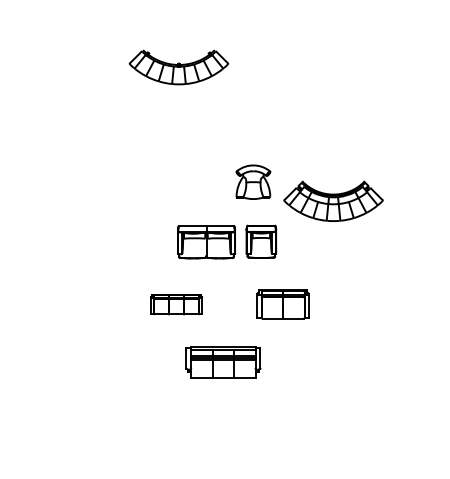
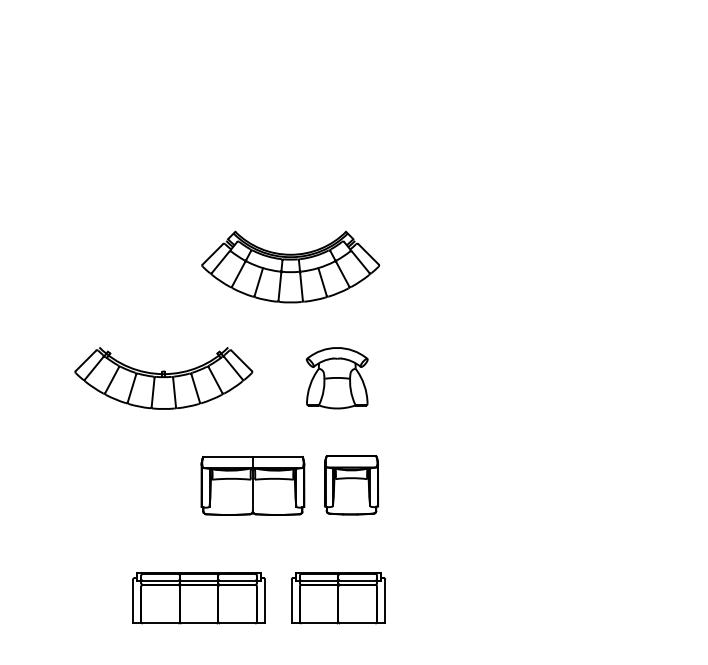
part: (178, 67) -> (163, 378), moved
part: (333, 200) -> (290, 265), moved
part: (176, 304) -> (198, 597), size x1.43
part: (282, 304) -> (337, 597), moved

